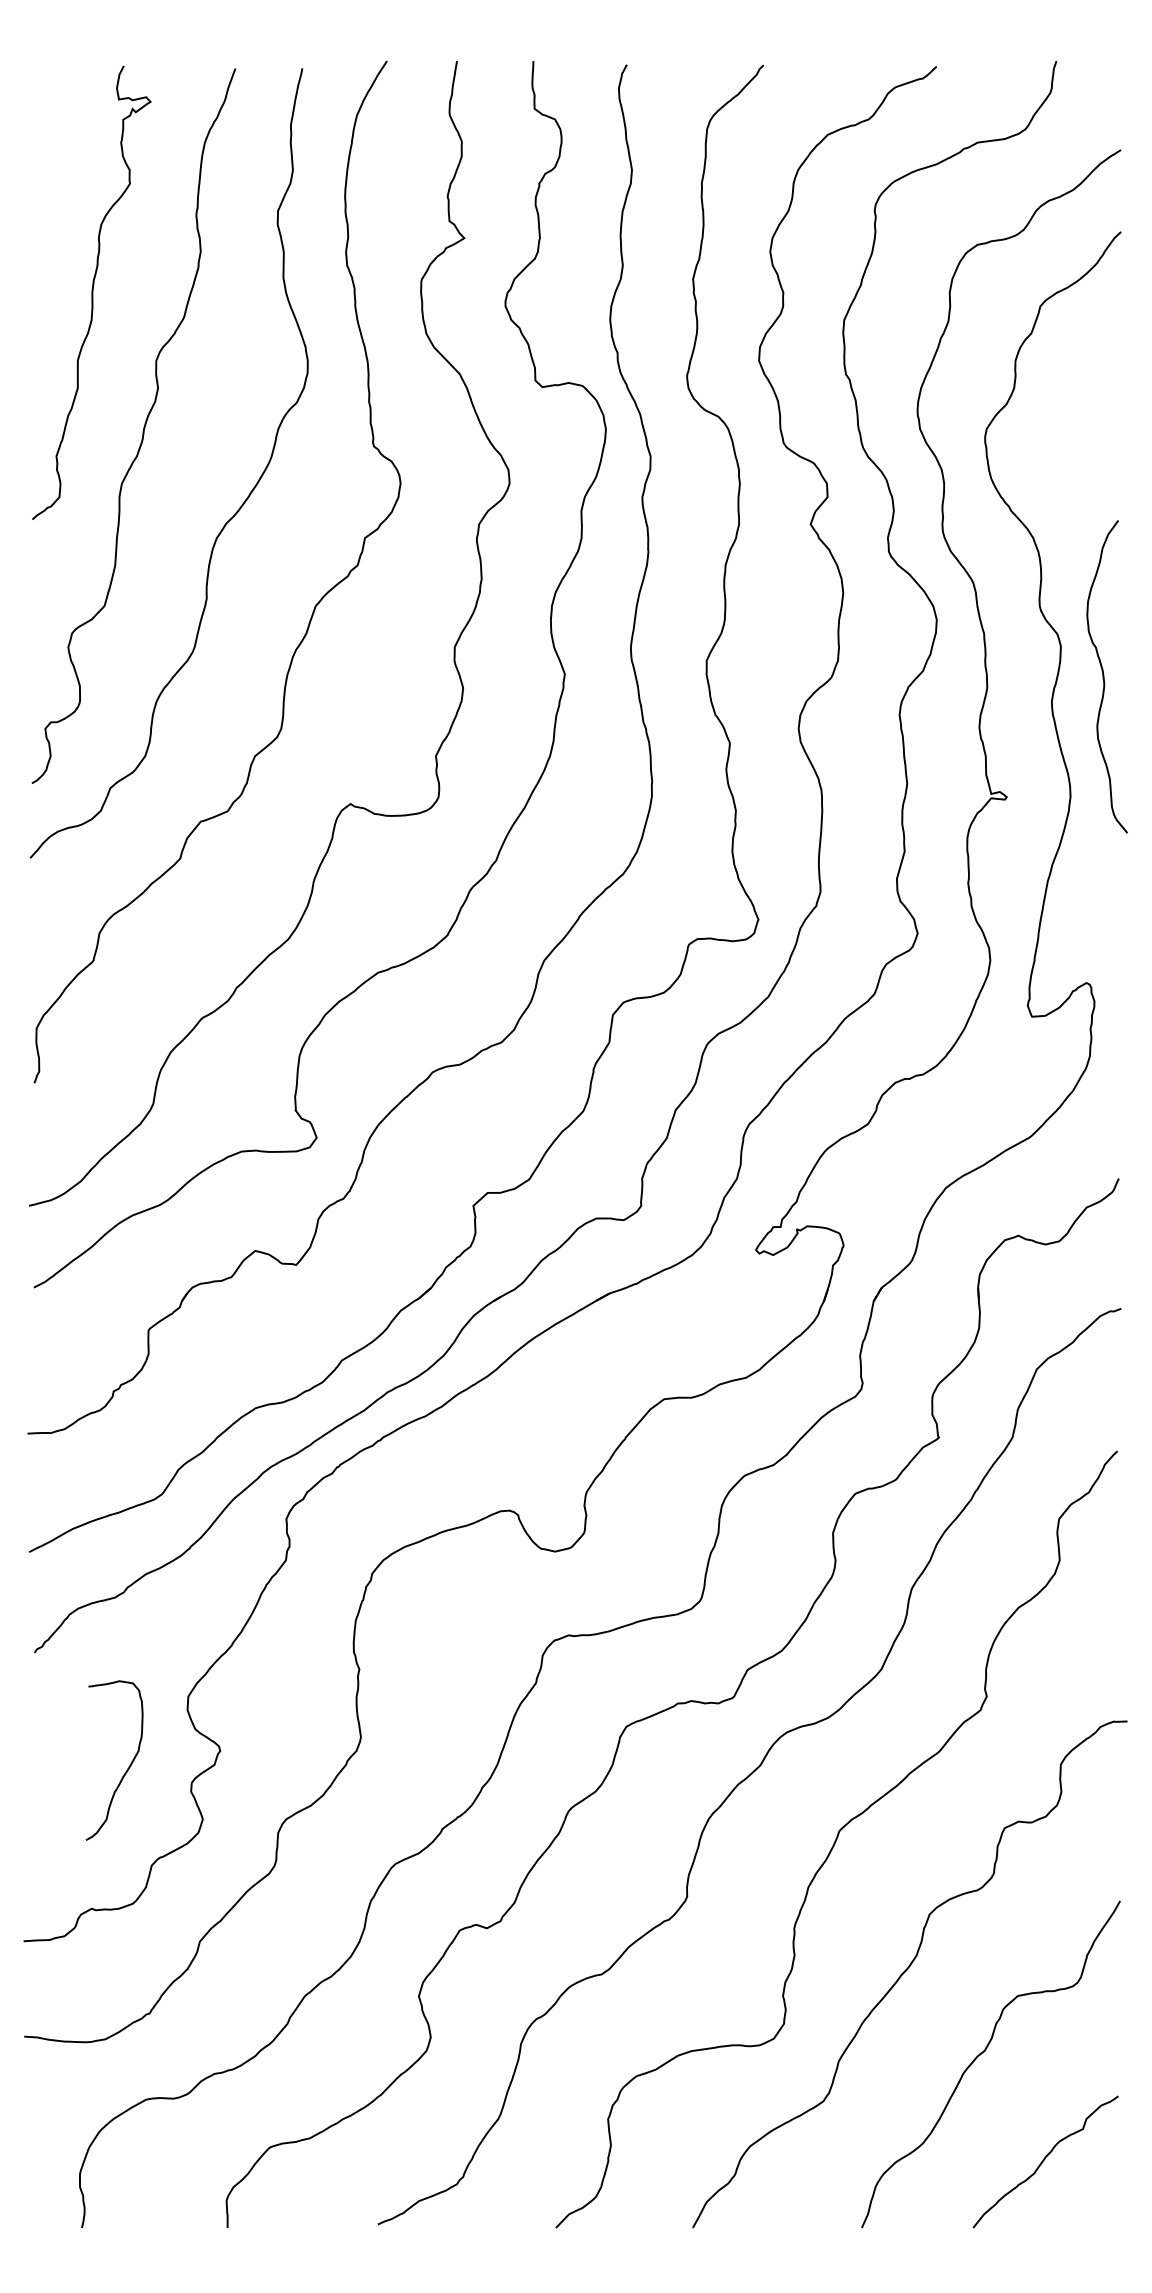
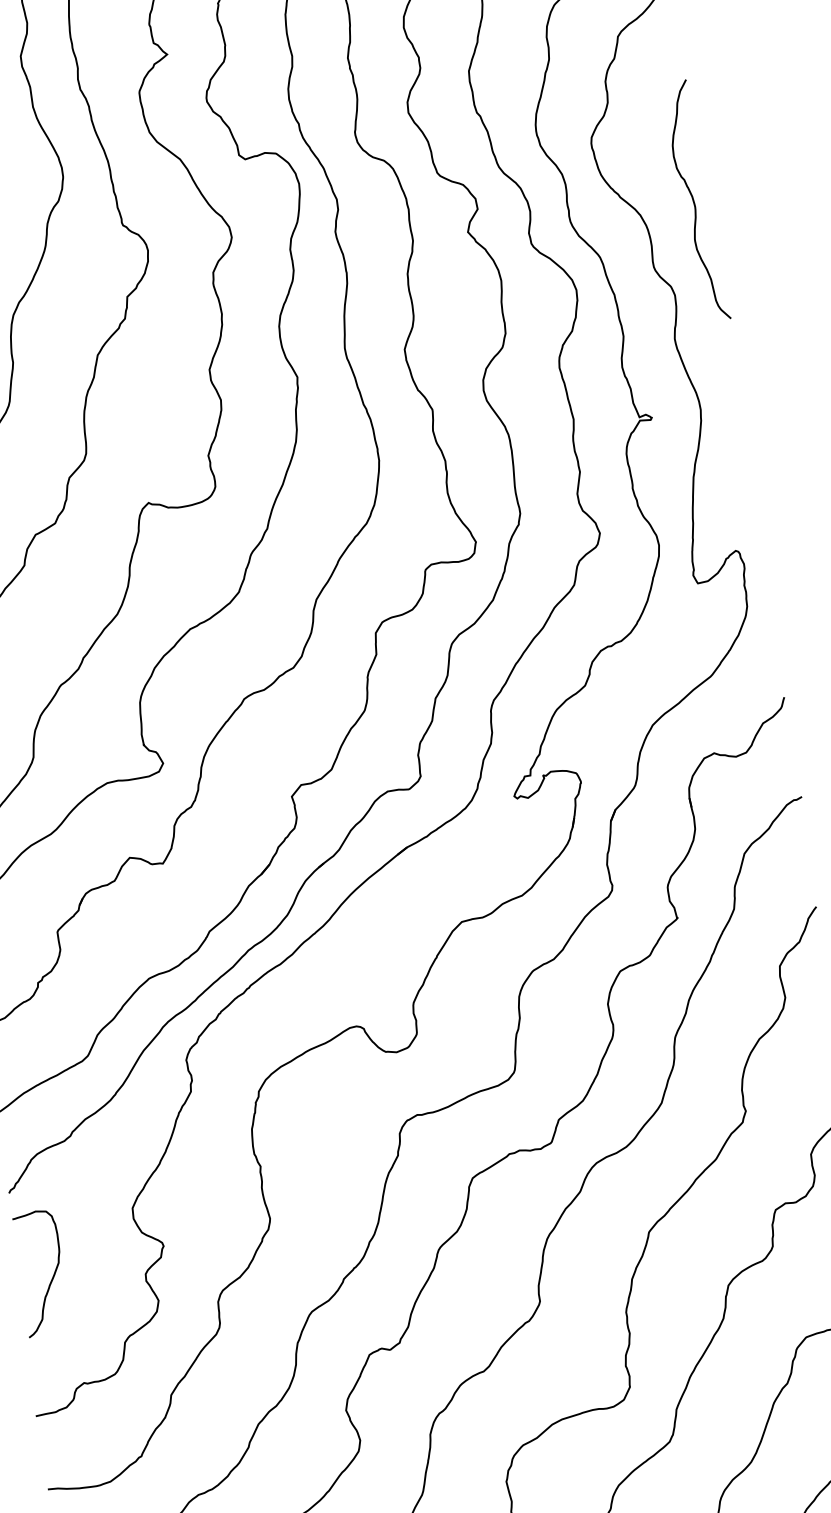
curve: (1104, 676) -> (694, 201), moved
curve: (128, 1766) -> (52, 1275), moved

